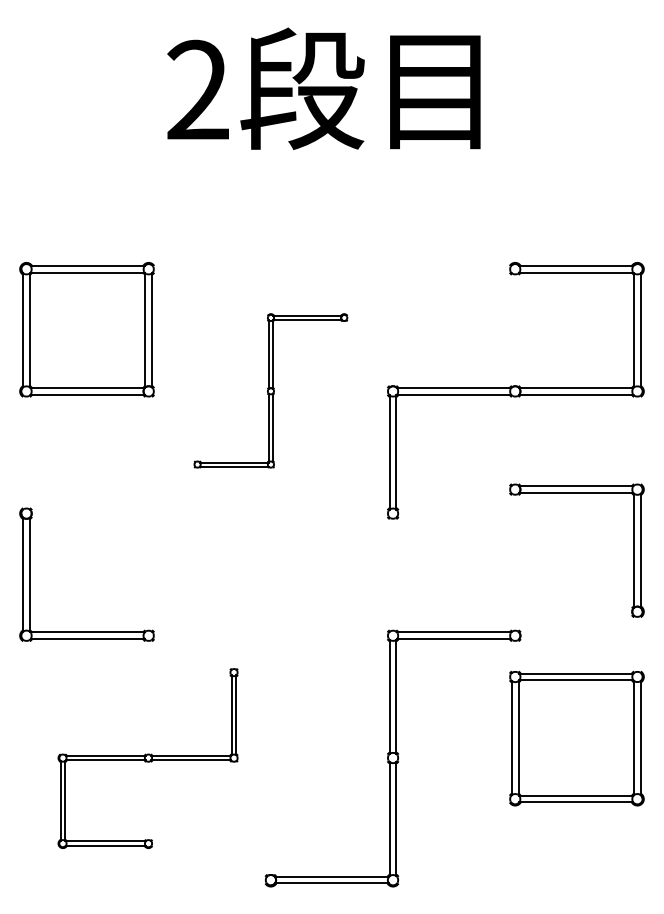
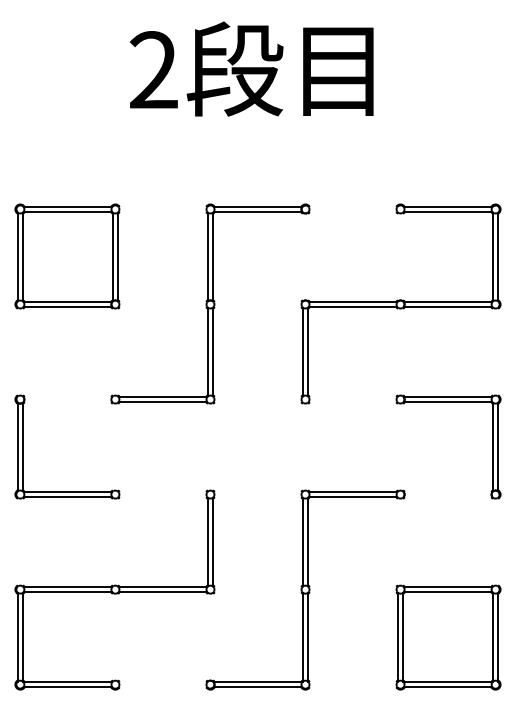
part: (270, 390) -> (210, 303), size x1.67
part: (576, 493) -> (448, 402), moved
part: (576, 738) -> (448, 637), moved
part: (147, 758) -> (114, 590), size x1.43

